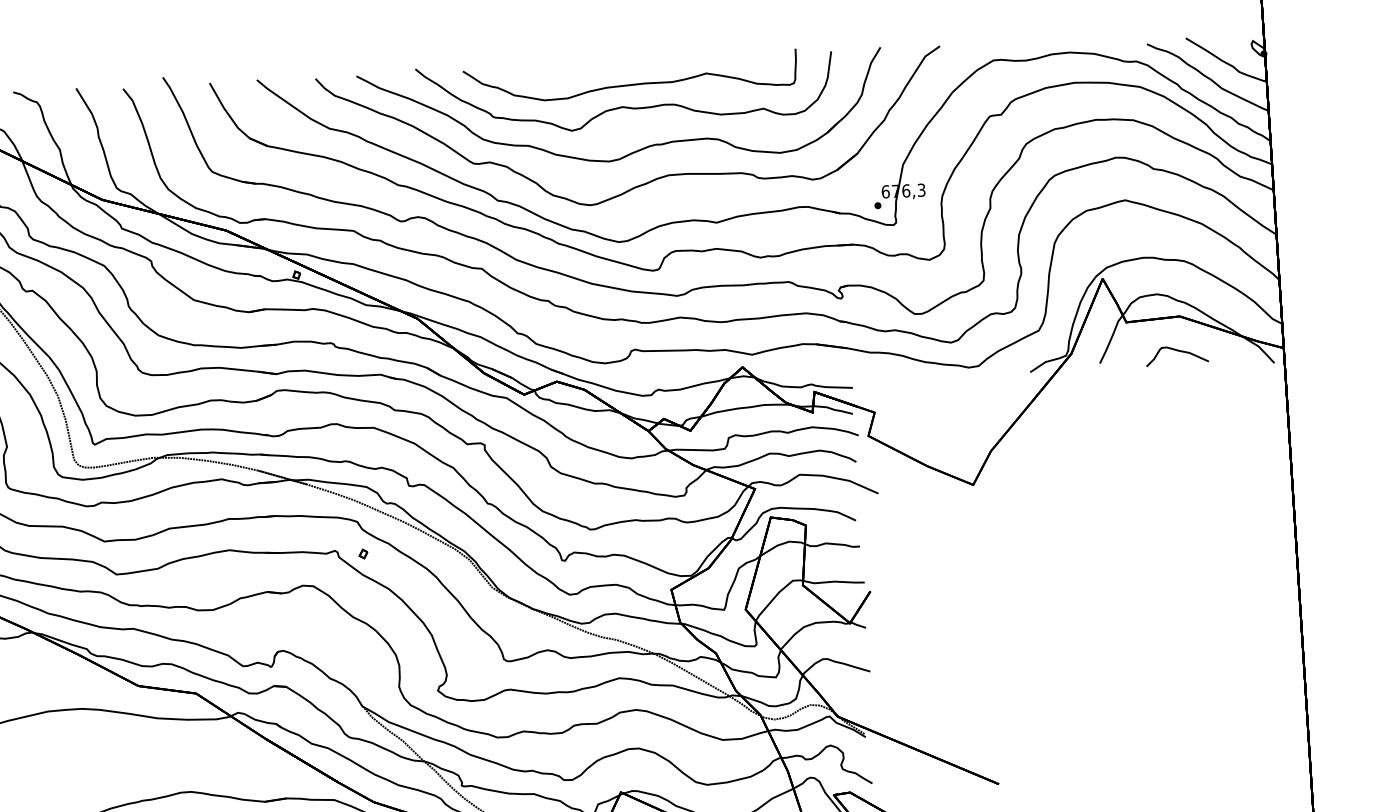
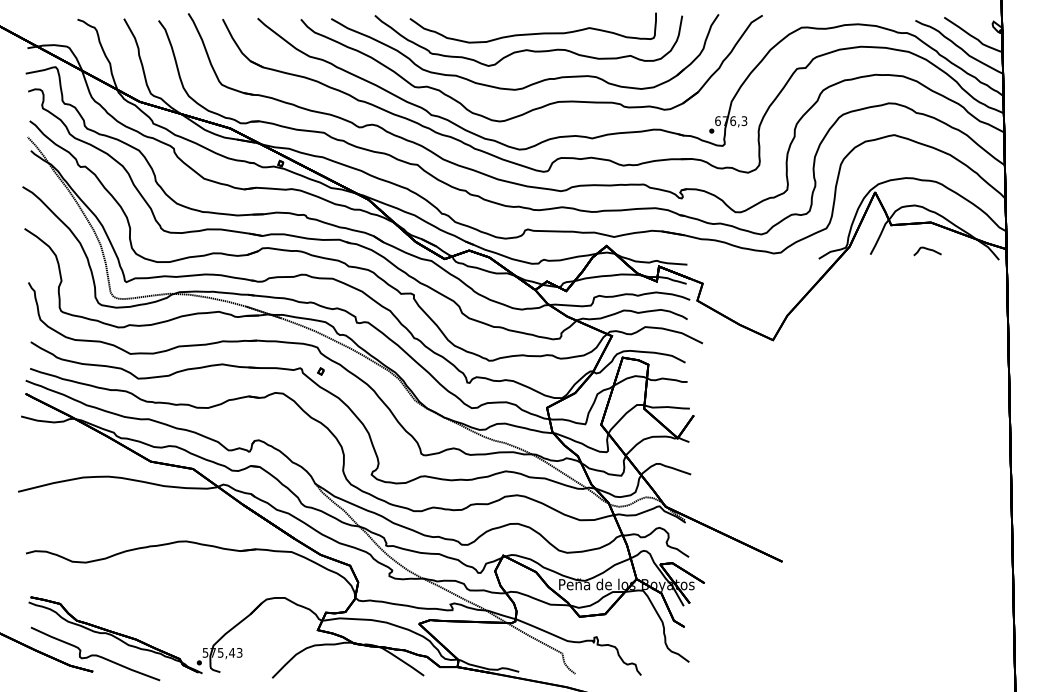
part: (1176, 355) -> (927, 251), size x0.6

